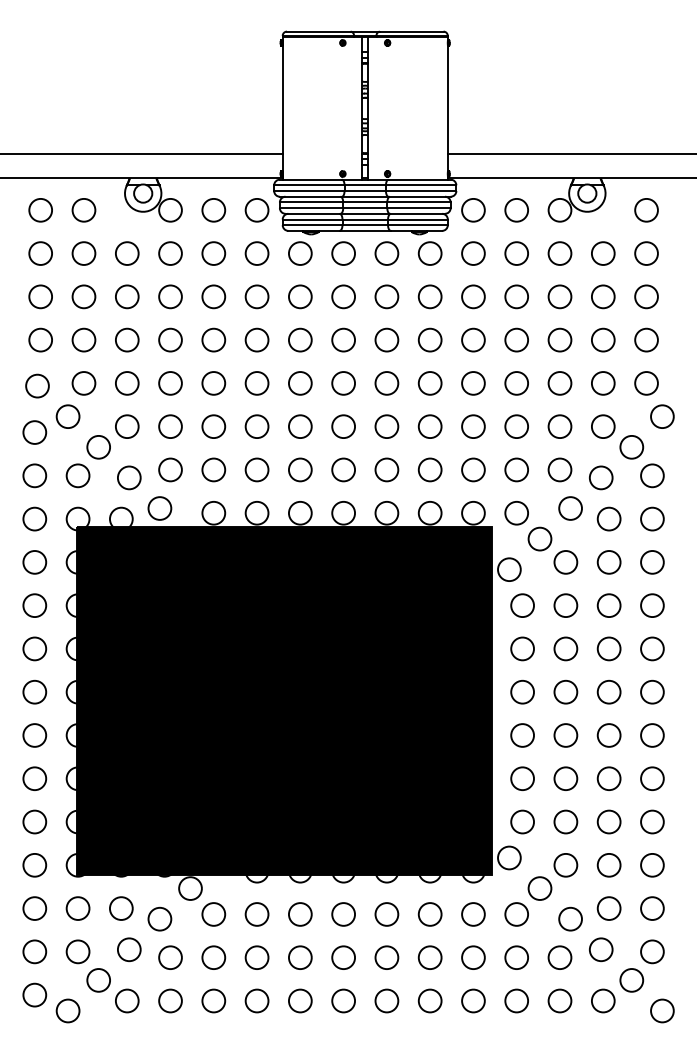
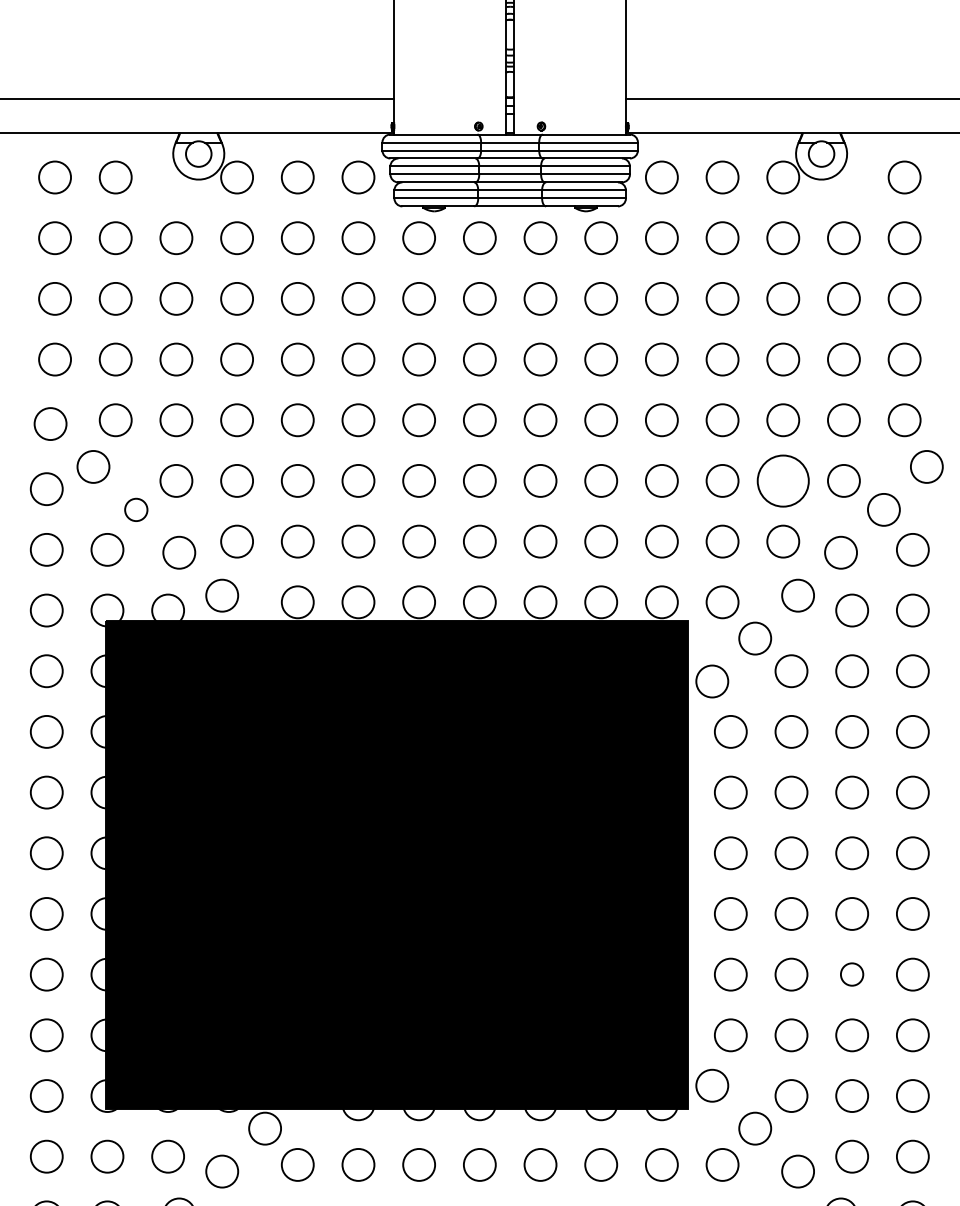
circle: (559, 426) -> (782, 480), size x1.6
circle: (98, 447) -> (136, 510), size x0.7
circle: (608, 778) -> (851, 974), size x0.7

